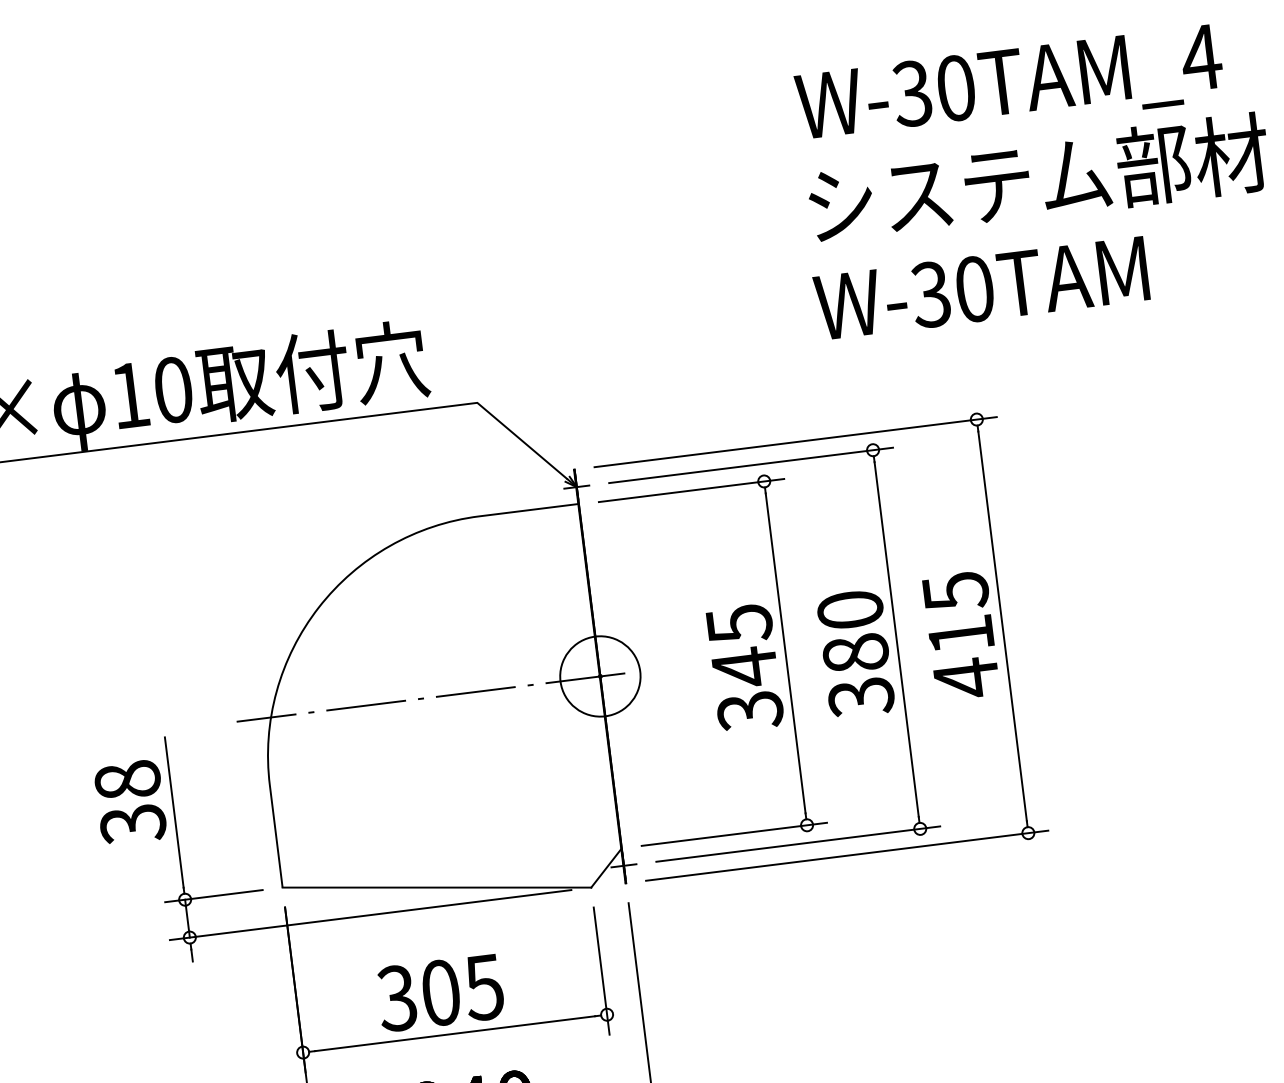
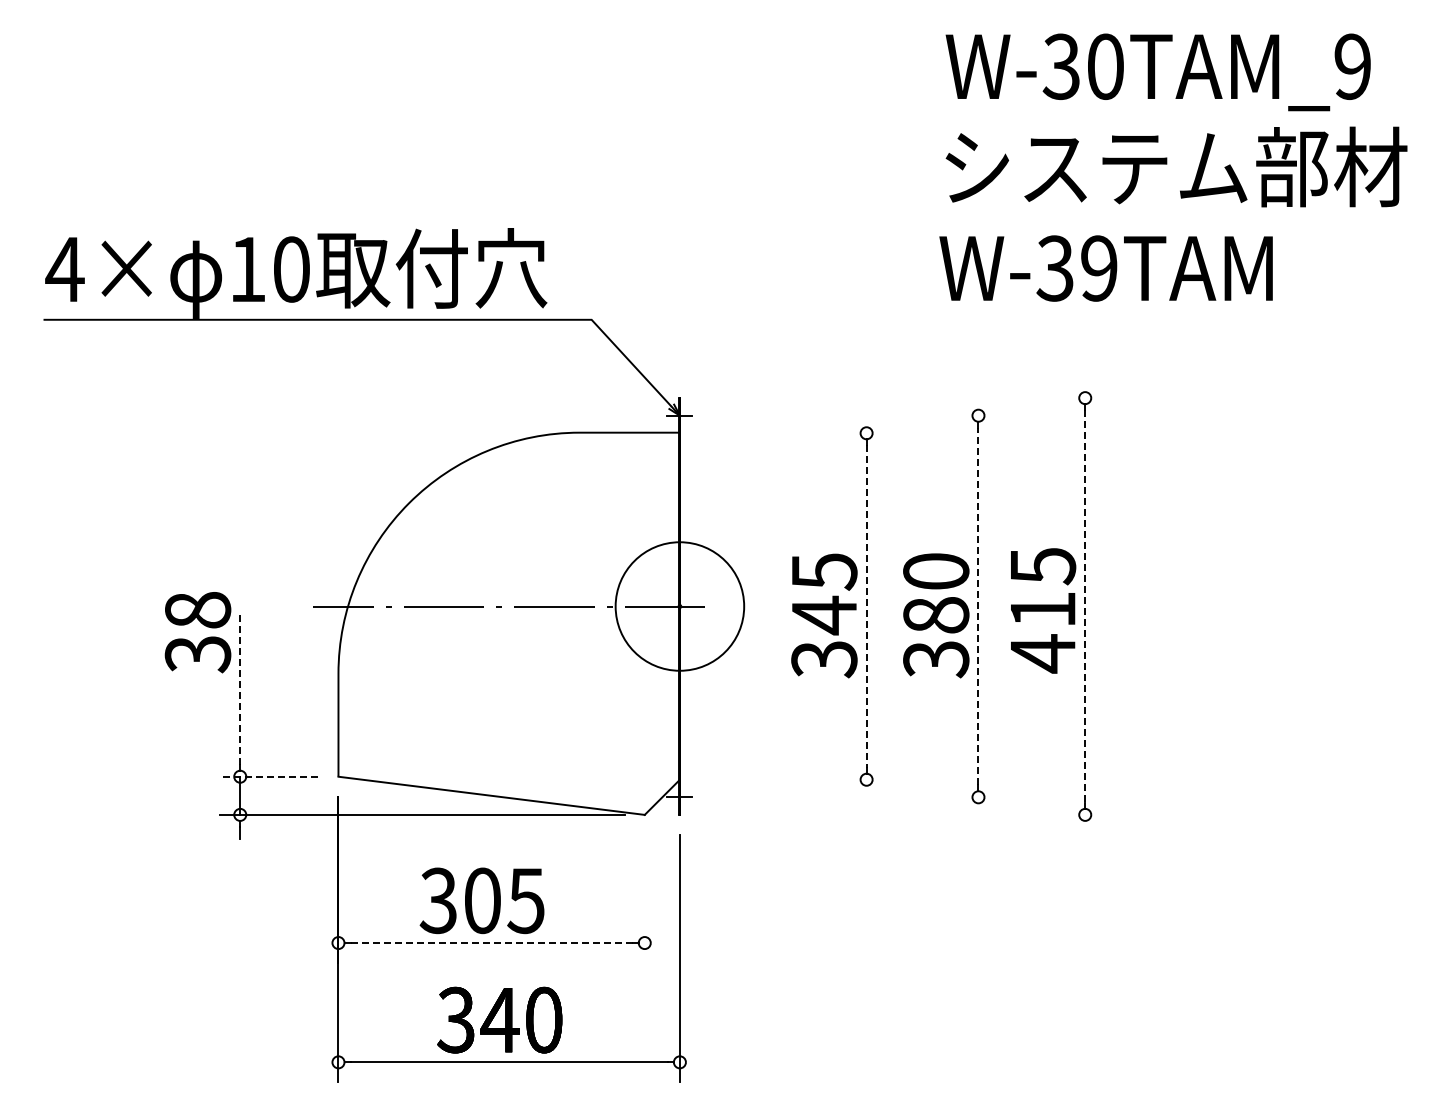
text: (1201, 57) -> (1352, 66), W-30TAM_4 -> W-30TAM_9
text: (974, 289) -> (1099, 268), W-30TAM -> W-39TAM
line: (795, 442) -> (902, 398), removed
line: (751, 465) -> (855, 415), removed
line: (691, 490) -> (793, 433), removed
line: (1002, 627) -> (1085, 607), solid -> dashed
line: (896, 639) -> (978, 606), solid -> dashed
line: (785, 654) -> (866, 607), solid -> dashed
circle: (599, 676) -> (679, 606), size x1.6
text: (129, 802) -> (197, 632), moved
line: (174, 812) -> (240, 688), solid -> dashed
line: (734, 834) -> (793, 779), removed
line: (798, 844) -> (855, 797), removed
line: (846, 855) -> (902, 814), removed
line: (213, 895) -> (268, 776), solid -> dashed
line: (601, 970) -> (644, 898), removed
line: (456, 1034) -> (492, 943), solid -> dashed

